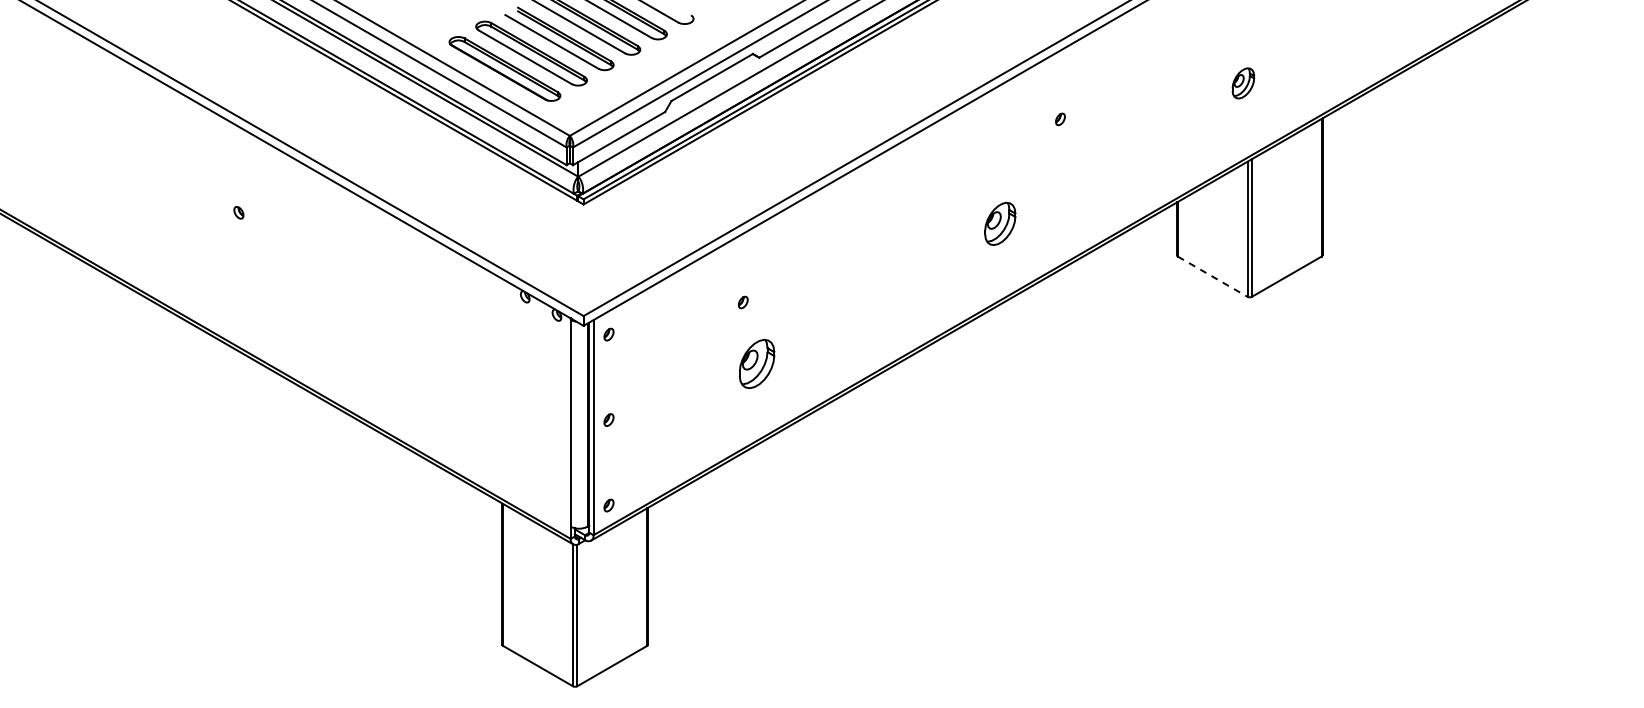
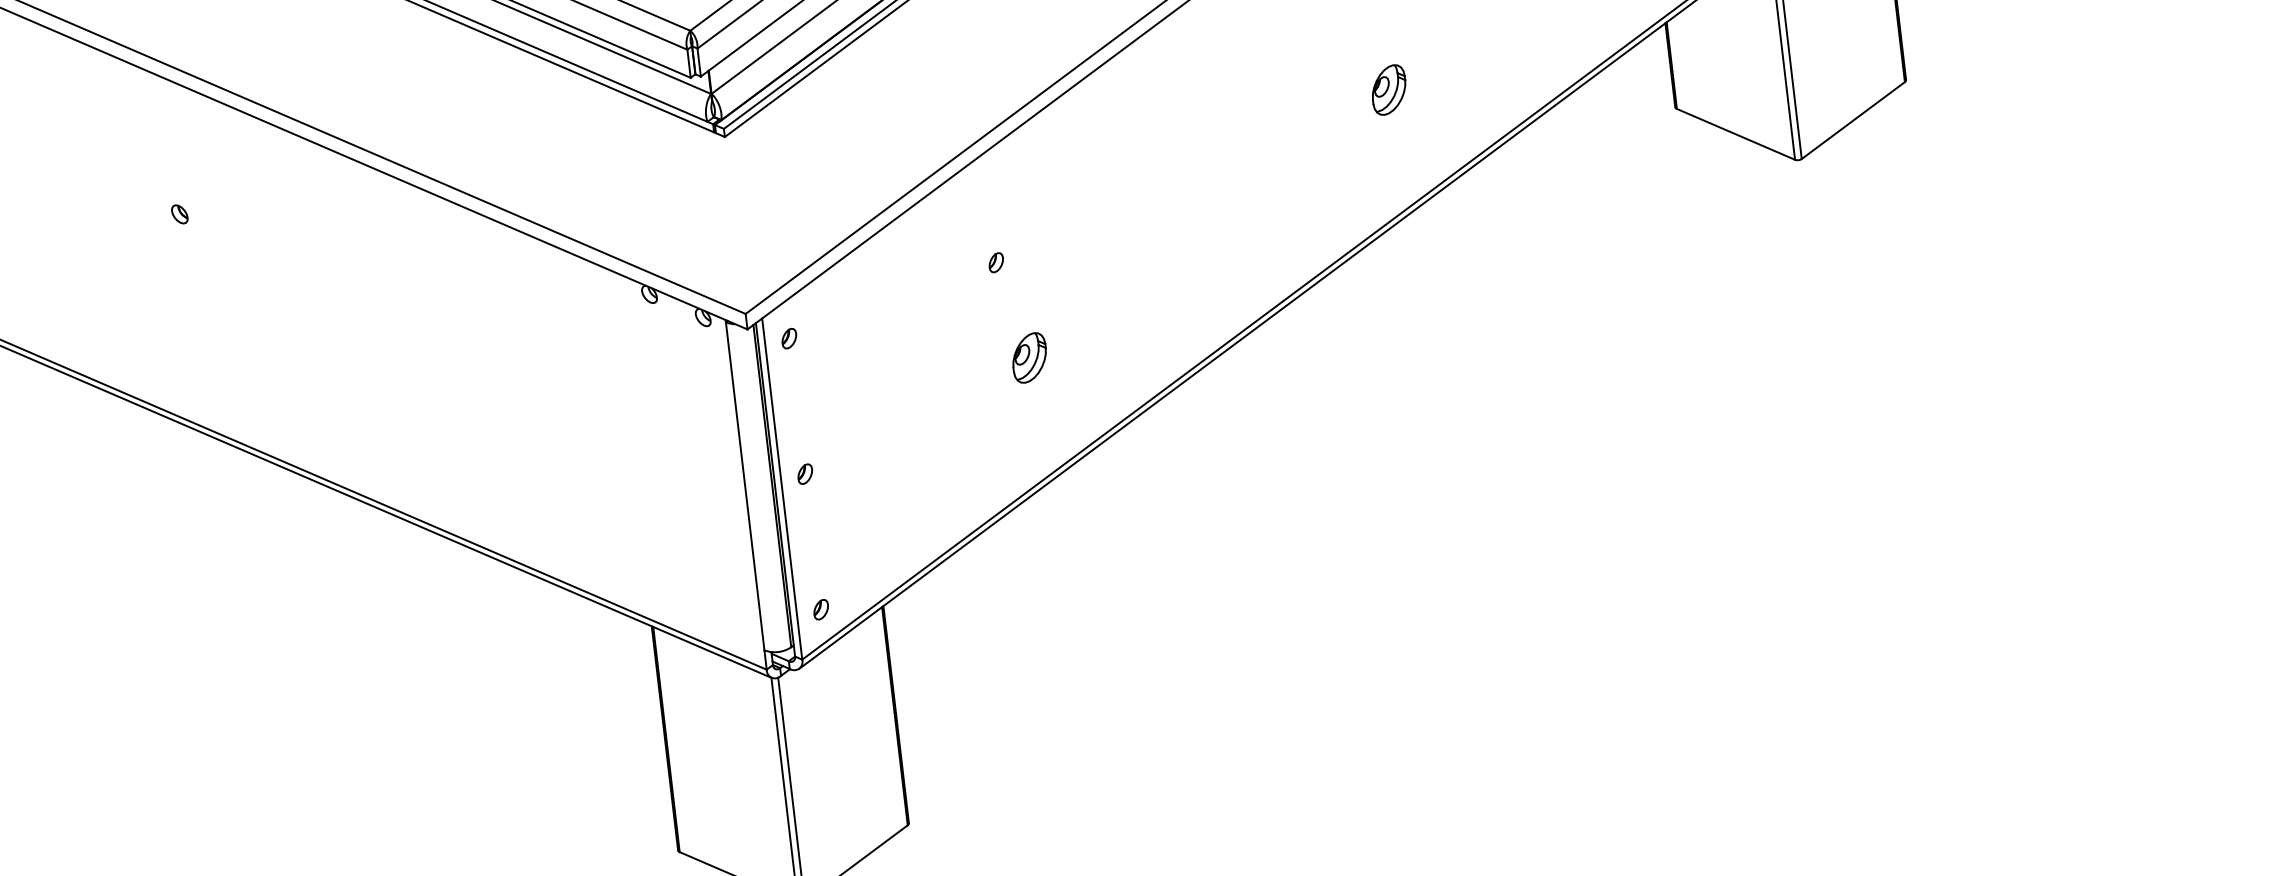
part: (999, 223) -> (1387, 89), size x0.71
line: (1213, 276) -> (1737, 133), dashed -> solid
part: (756, 364) -> (1028, 358), size x0.62

